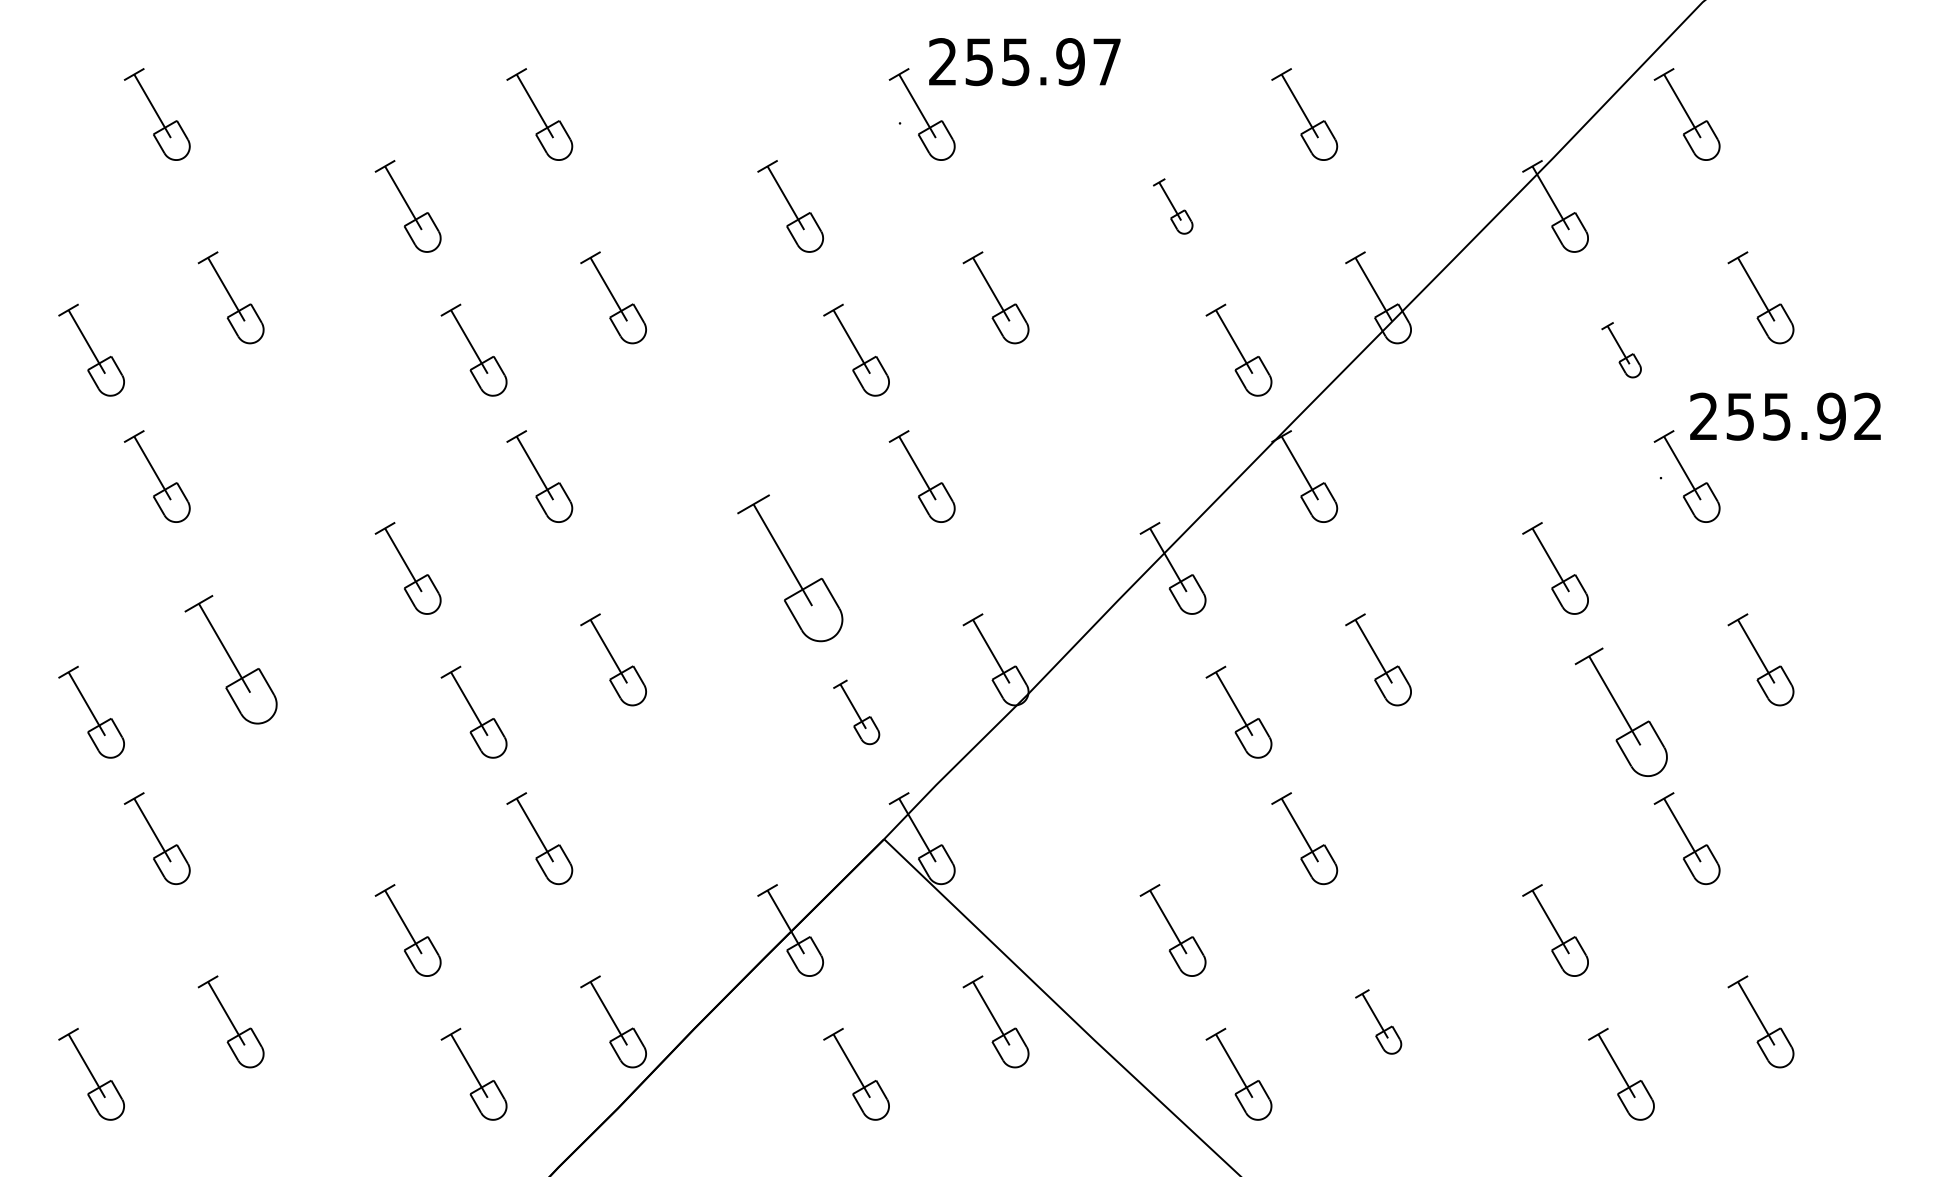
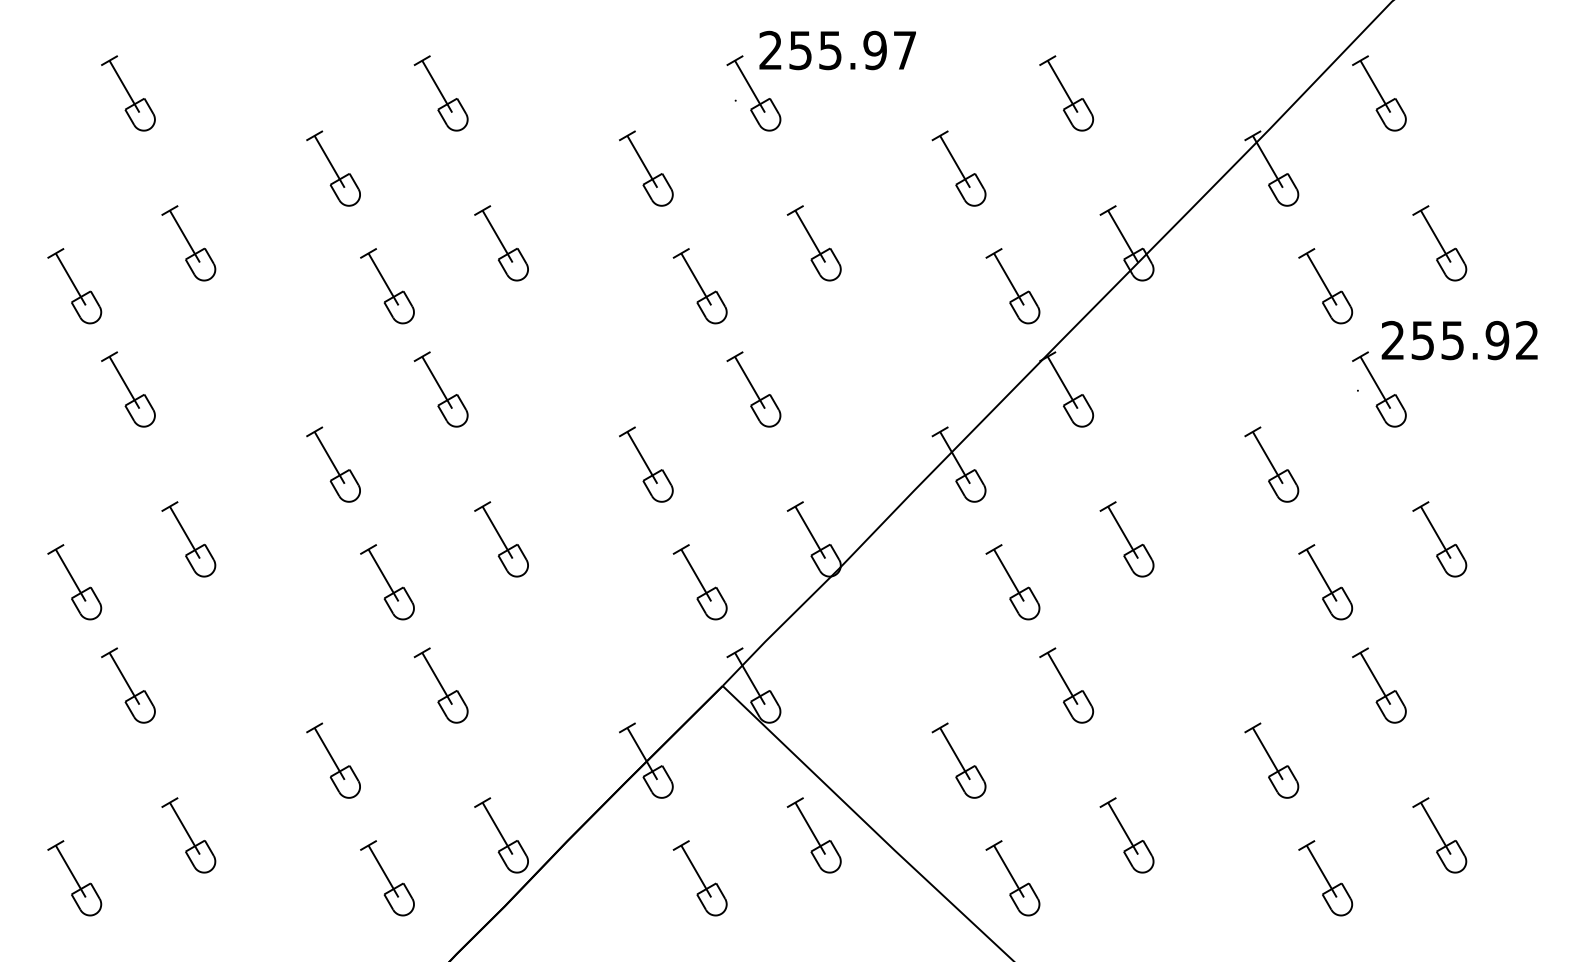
part: (1172, 206) -> (958, 168), size x1.67
part: (1621, 349) -> (1325, 285), size x1.67
part: (790, 568) -> (646, 464), size x0.62
part: (230, 659) -> (188, 539), size x0.71
part: (1621, 711) -> (1325, 581), size x0.71
part: (856, 712) -> (700, 582), size x1.43
part: (1378, 1021) -> (1126, 835), size x1.43

